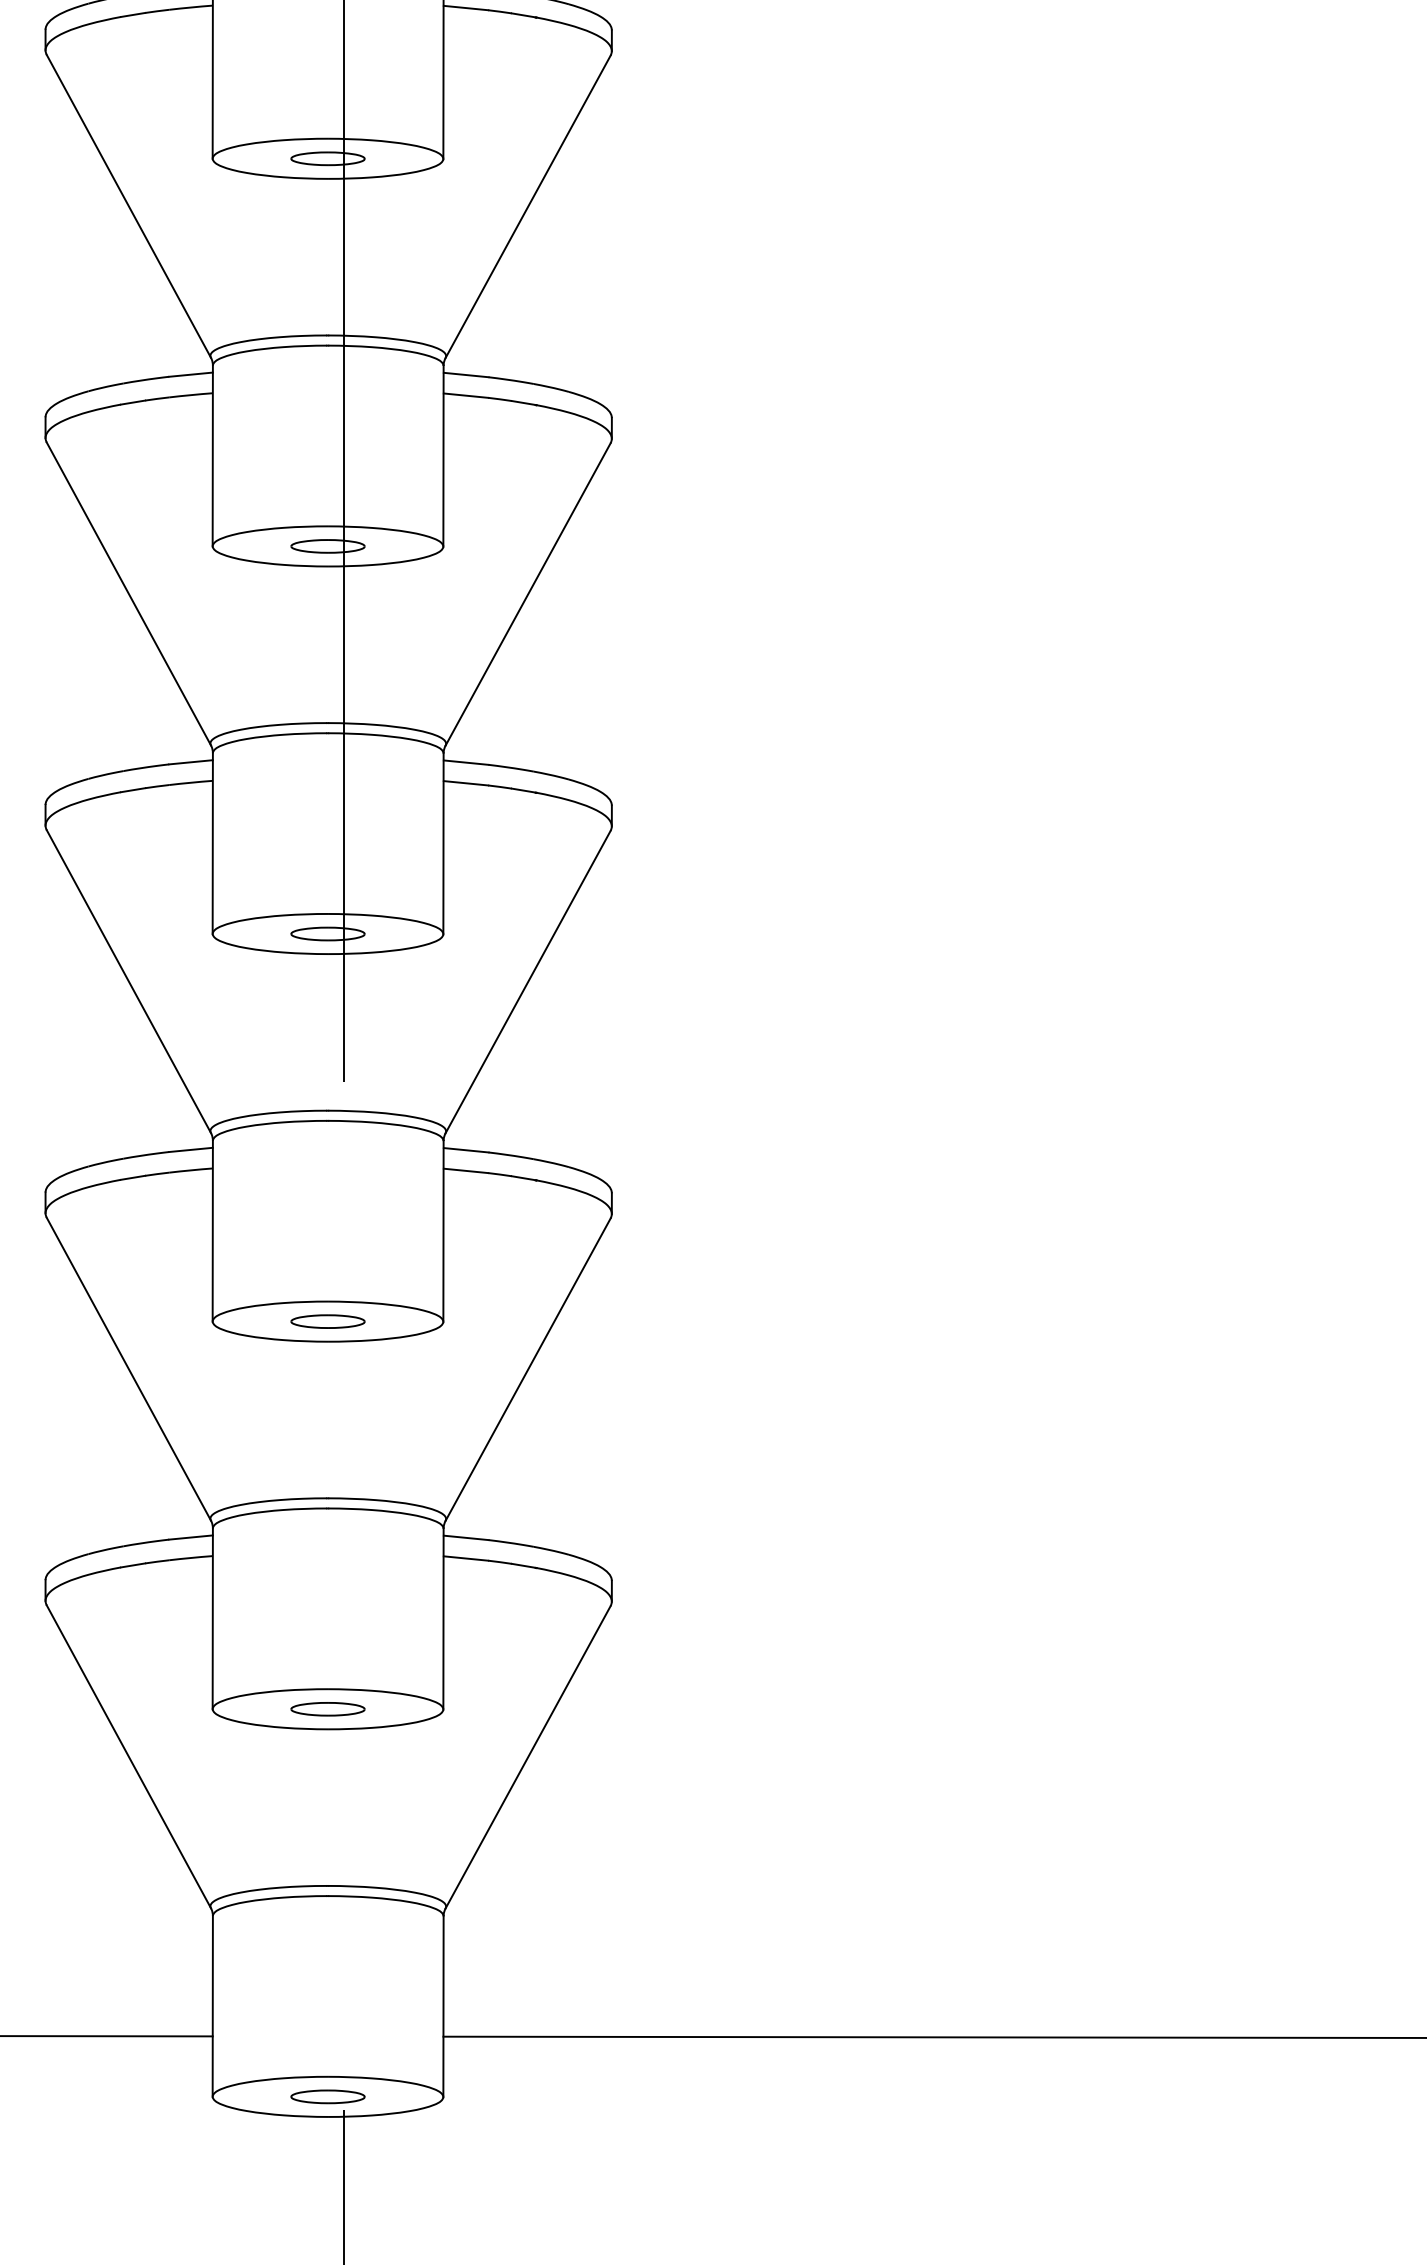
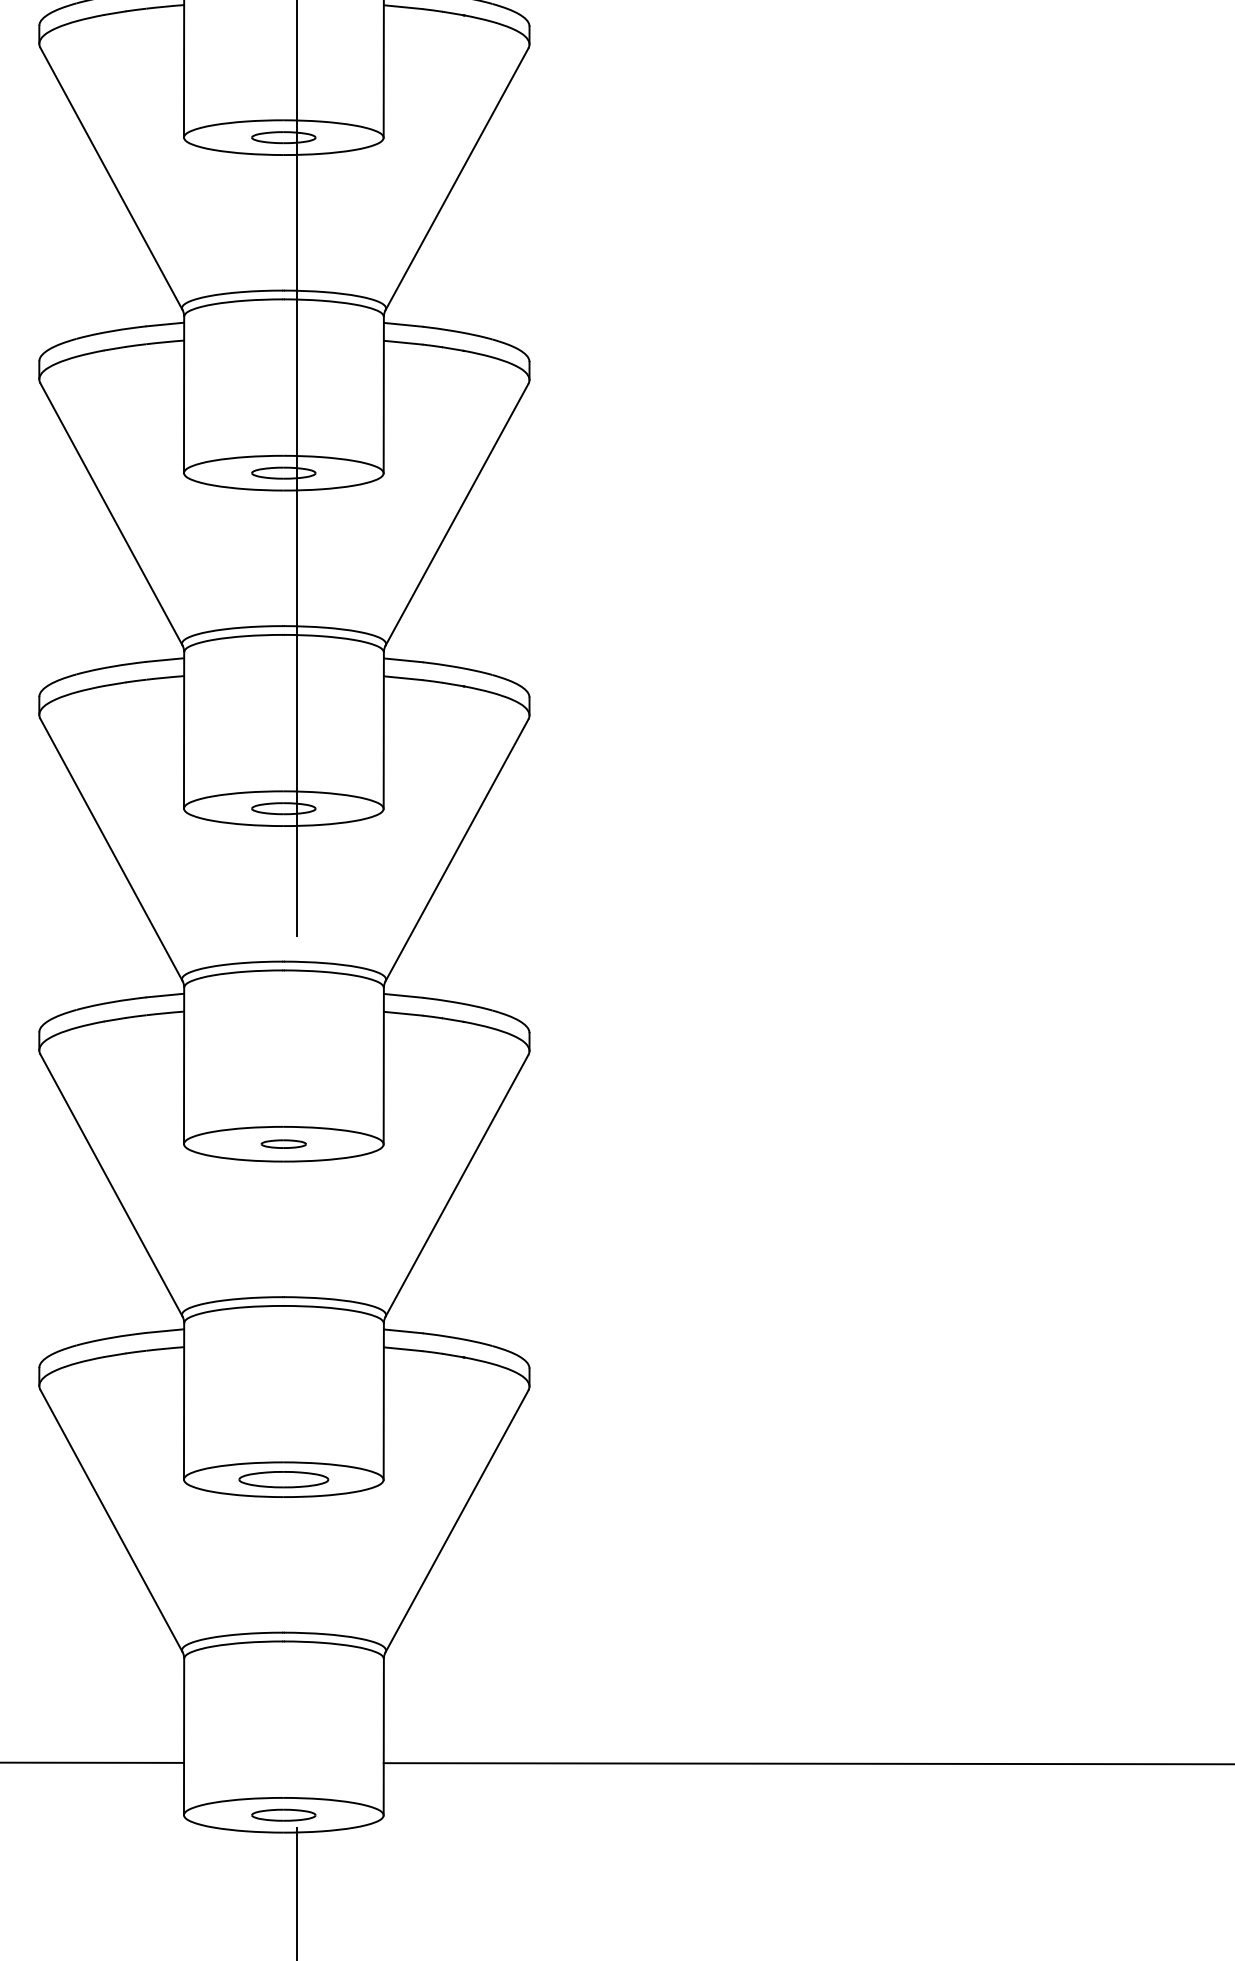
part: (327, 1321) -> (283, 1144), size x0.7
part: (327, 1709) -> (283, 1479), size x1.4

